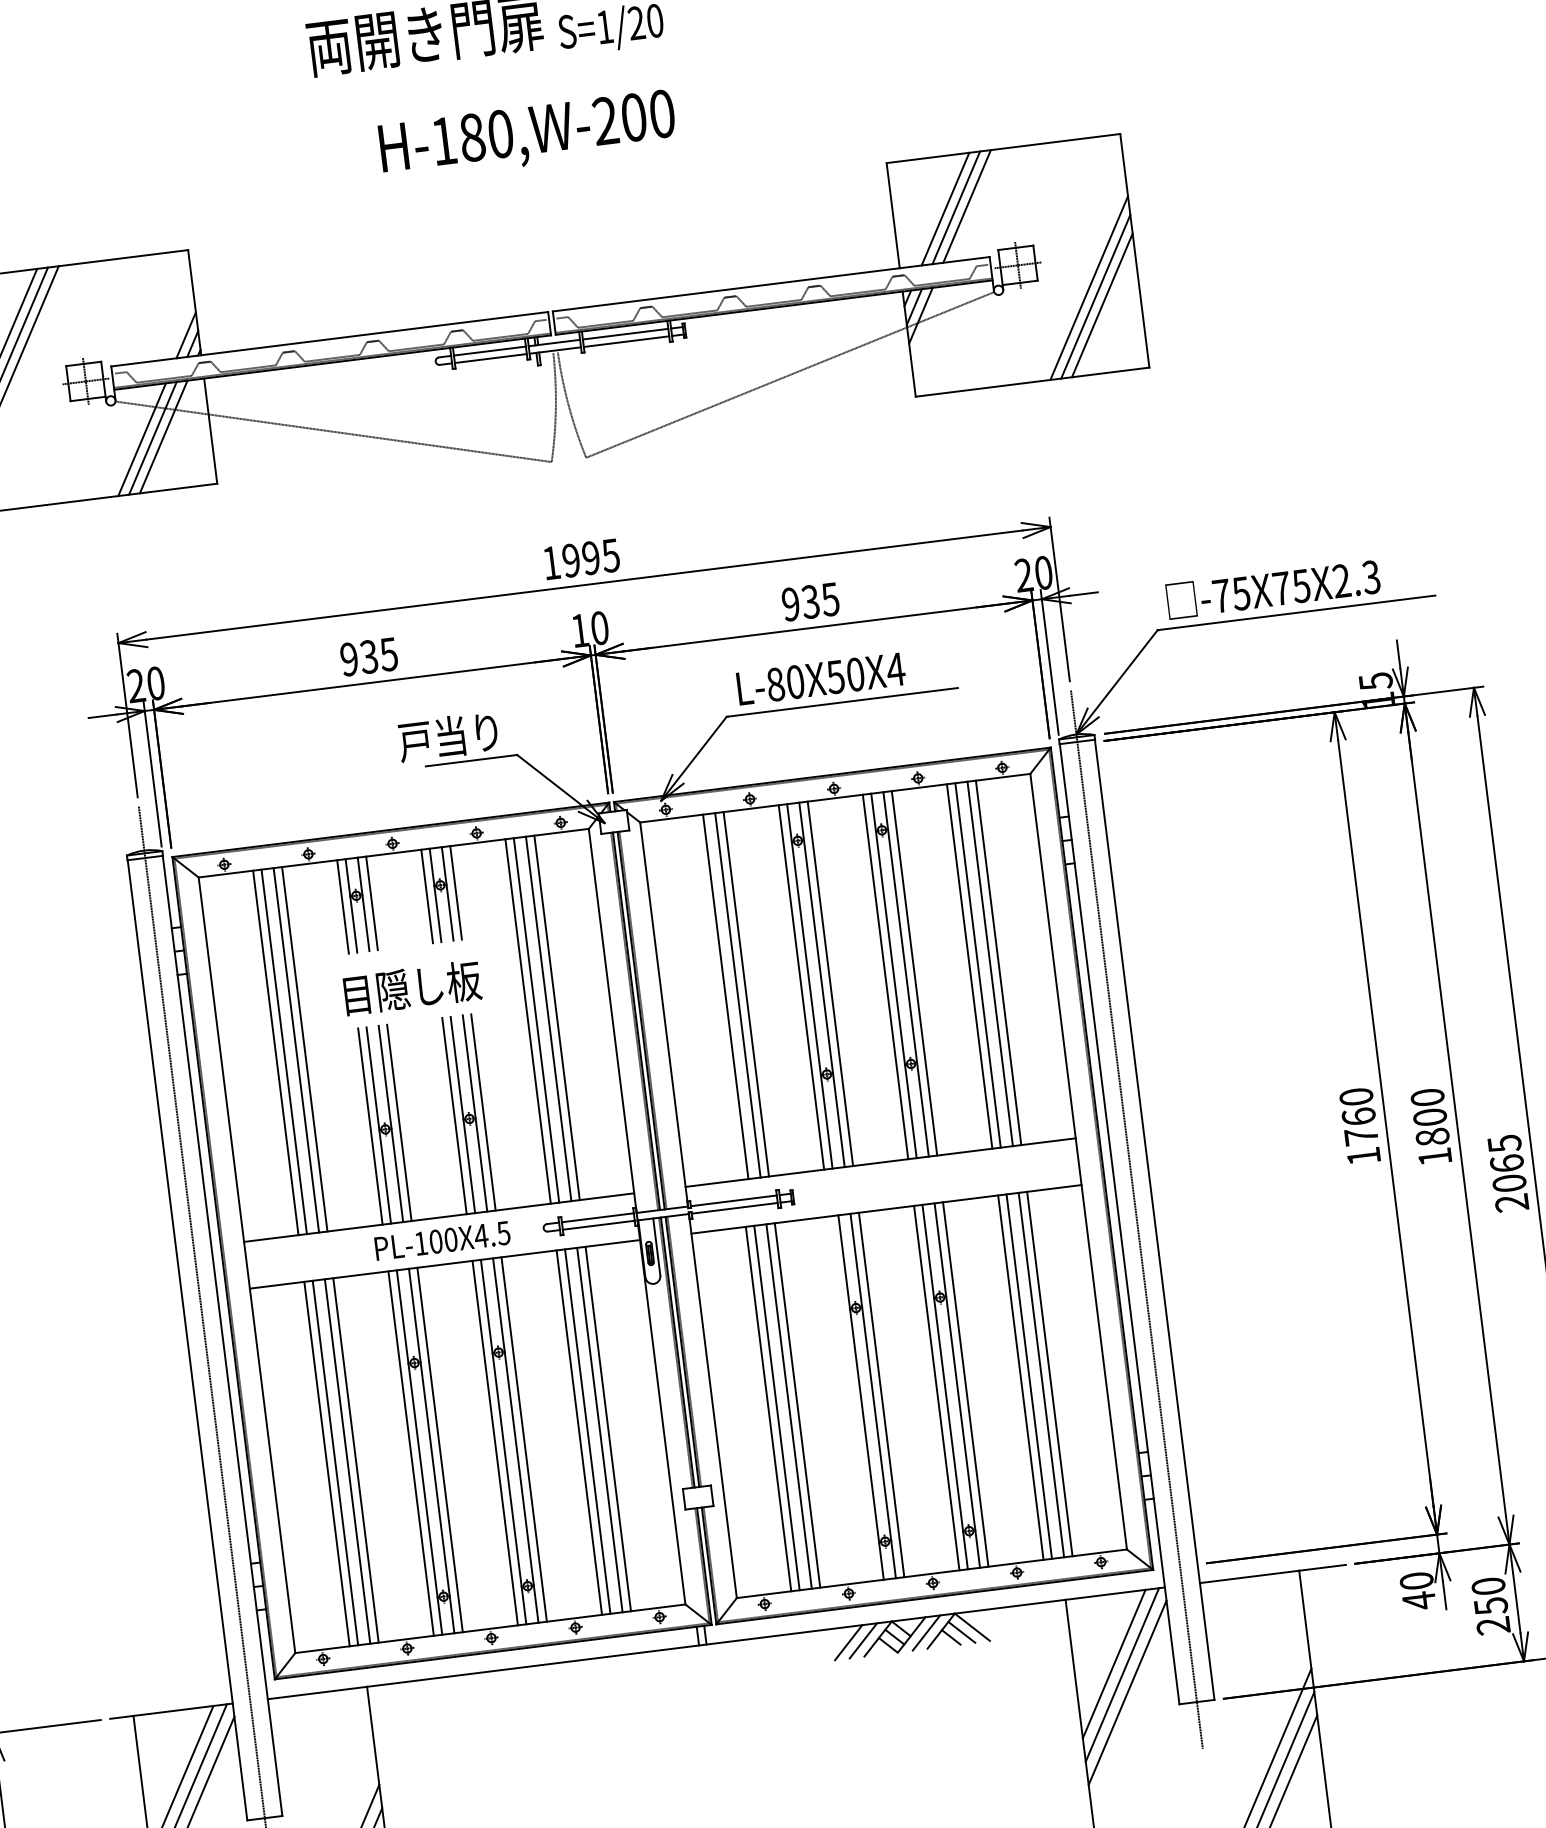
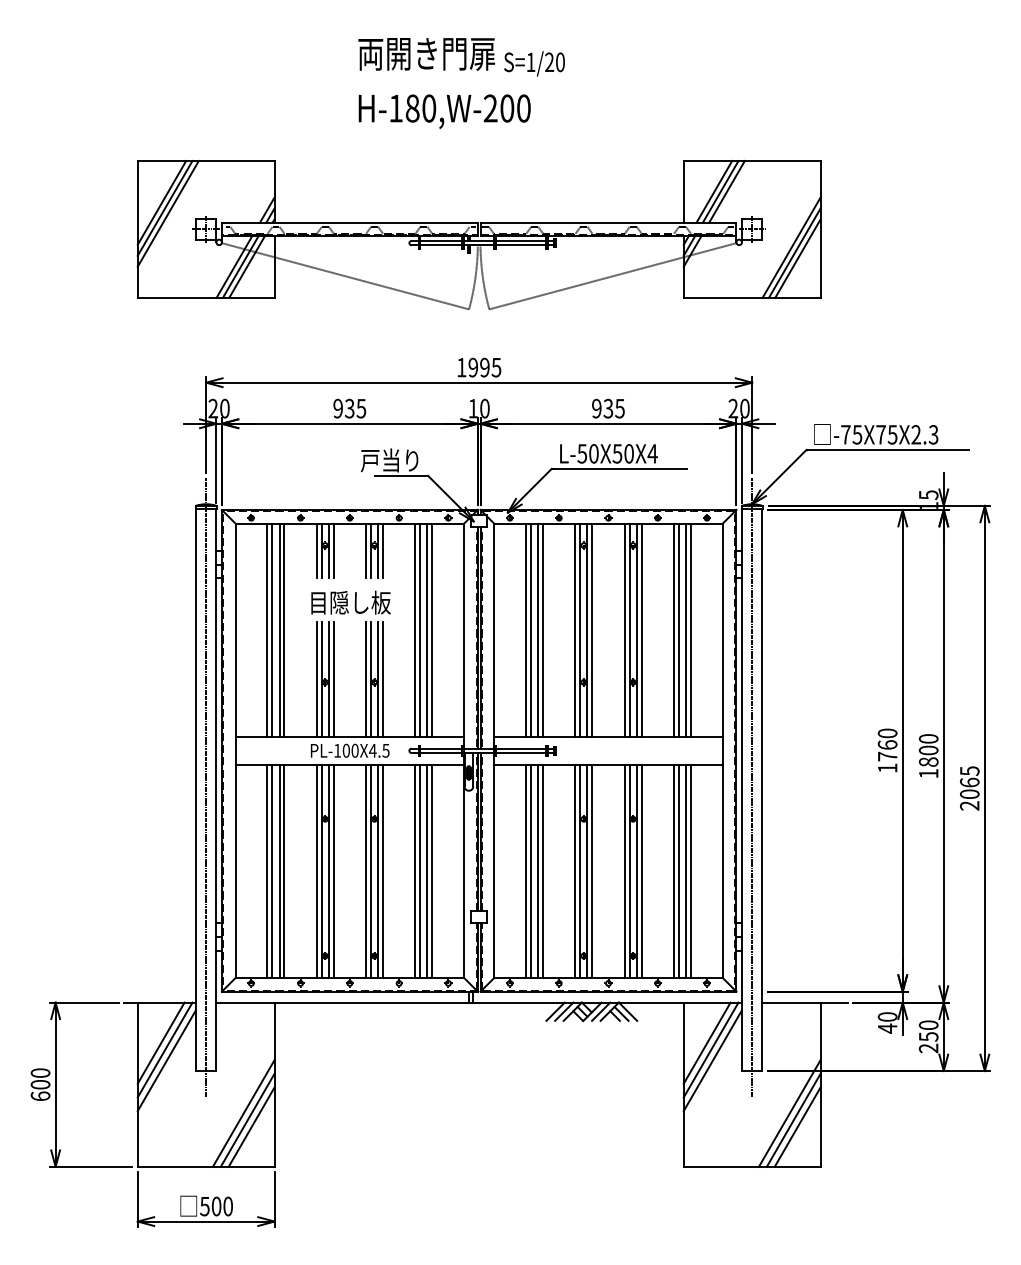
text: (527, 135) -> (444, 111), moved
text: (775, 683) -> (582, 453), L-80X50X4 -> L-50X50X4
line: (718, 998) -> (526, 630), added
line: (852, 1397) -> (575, 870), added

